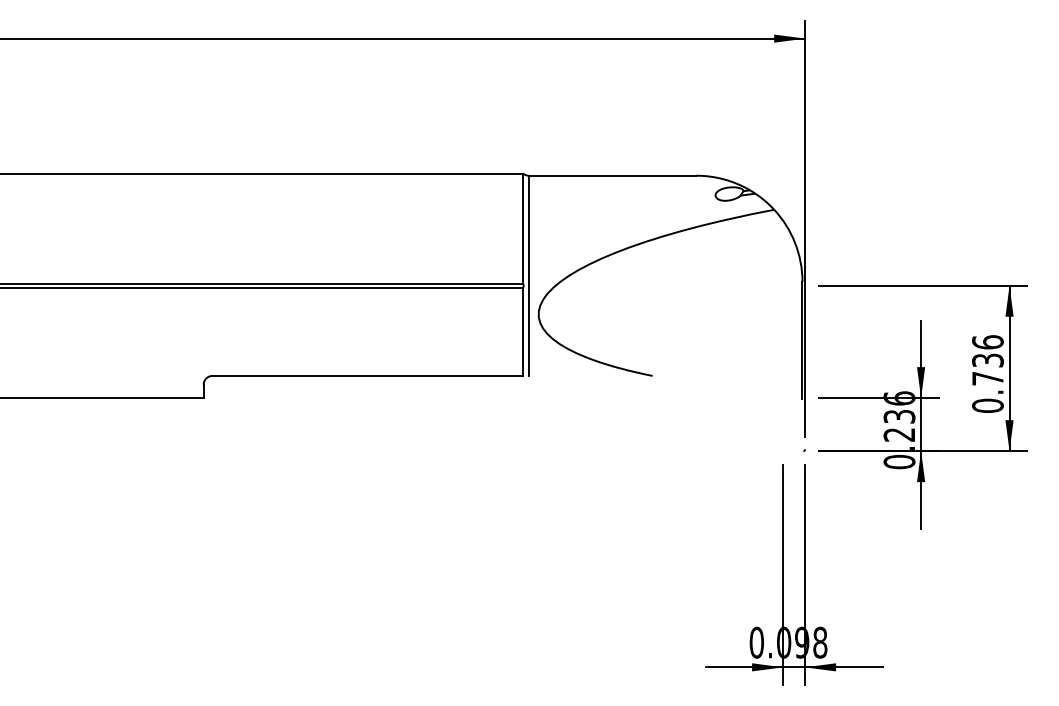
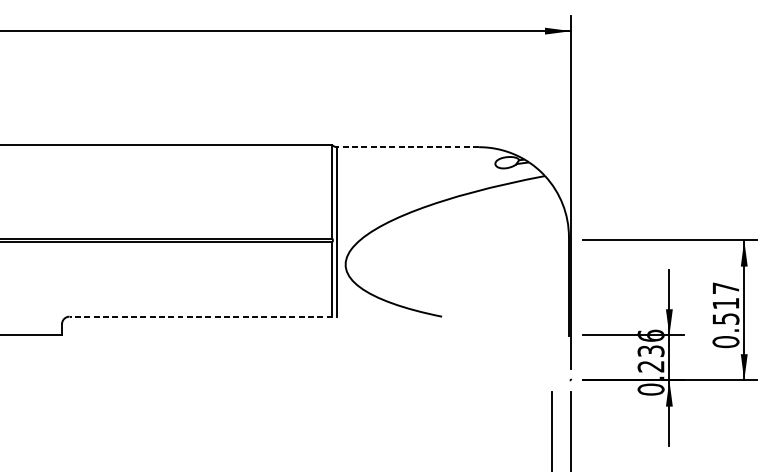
line: (612, 175) -> (408, 147), solid -> dashed
text: (987, 360) -> (725, 303), 0.736 -> 0.517
line: (367, 375) -> (200, 316), solid -> dashed

